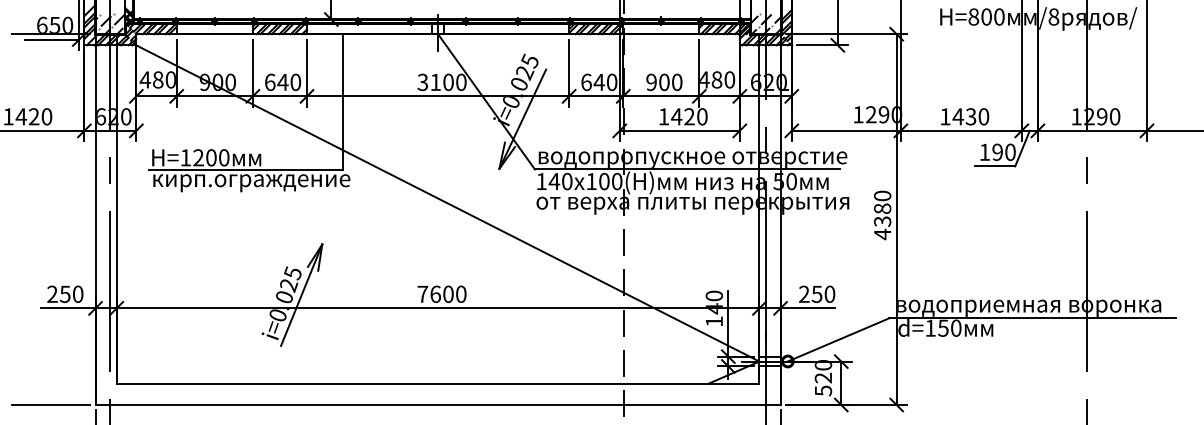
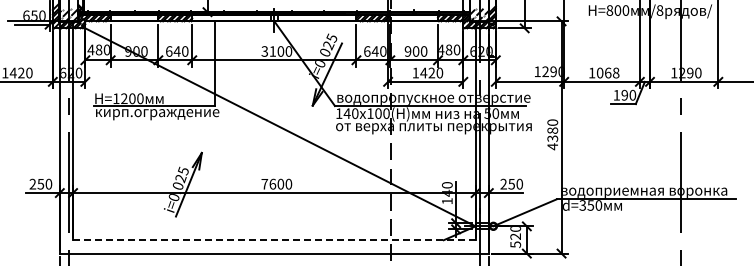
text: (970, 115) -> (607, 72), 1430 -> 1068
text: (930, 328) -> (582, 205), d=150 -> d=350
line: (438, 384) -> (274, 240), solid -> dashed
line: (50, 404) -> (31, 253), removed

